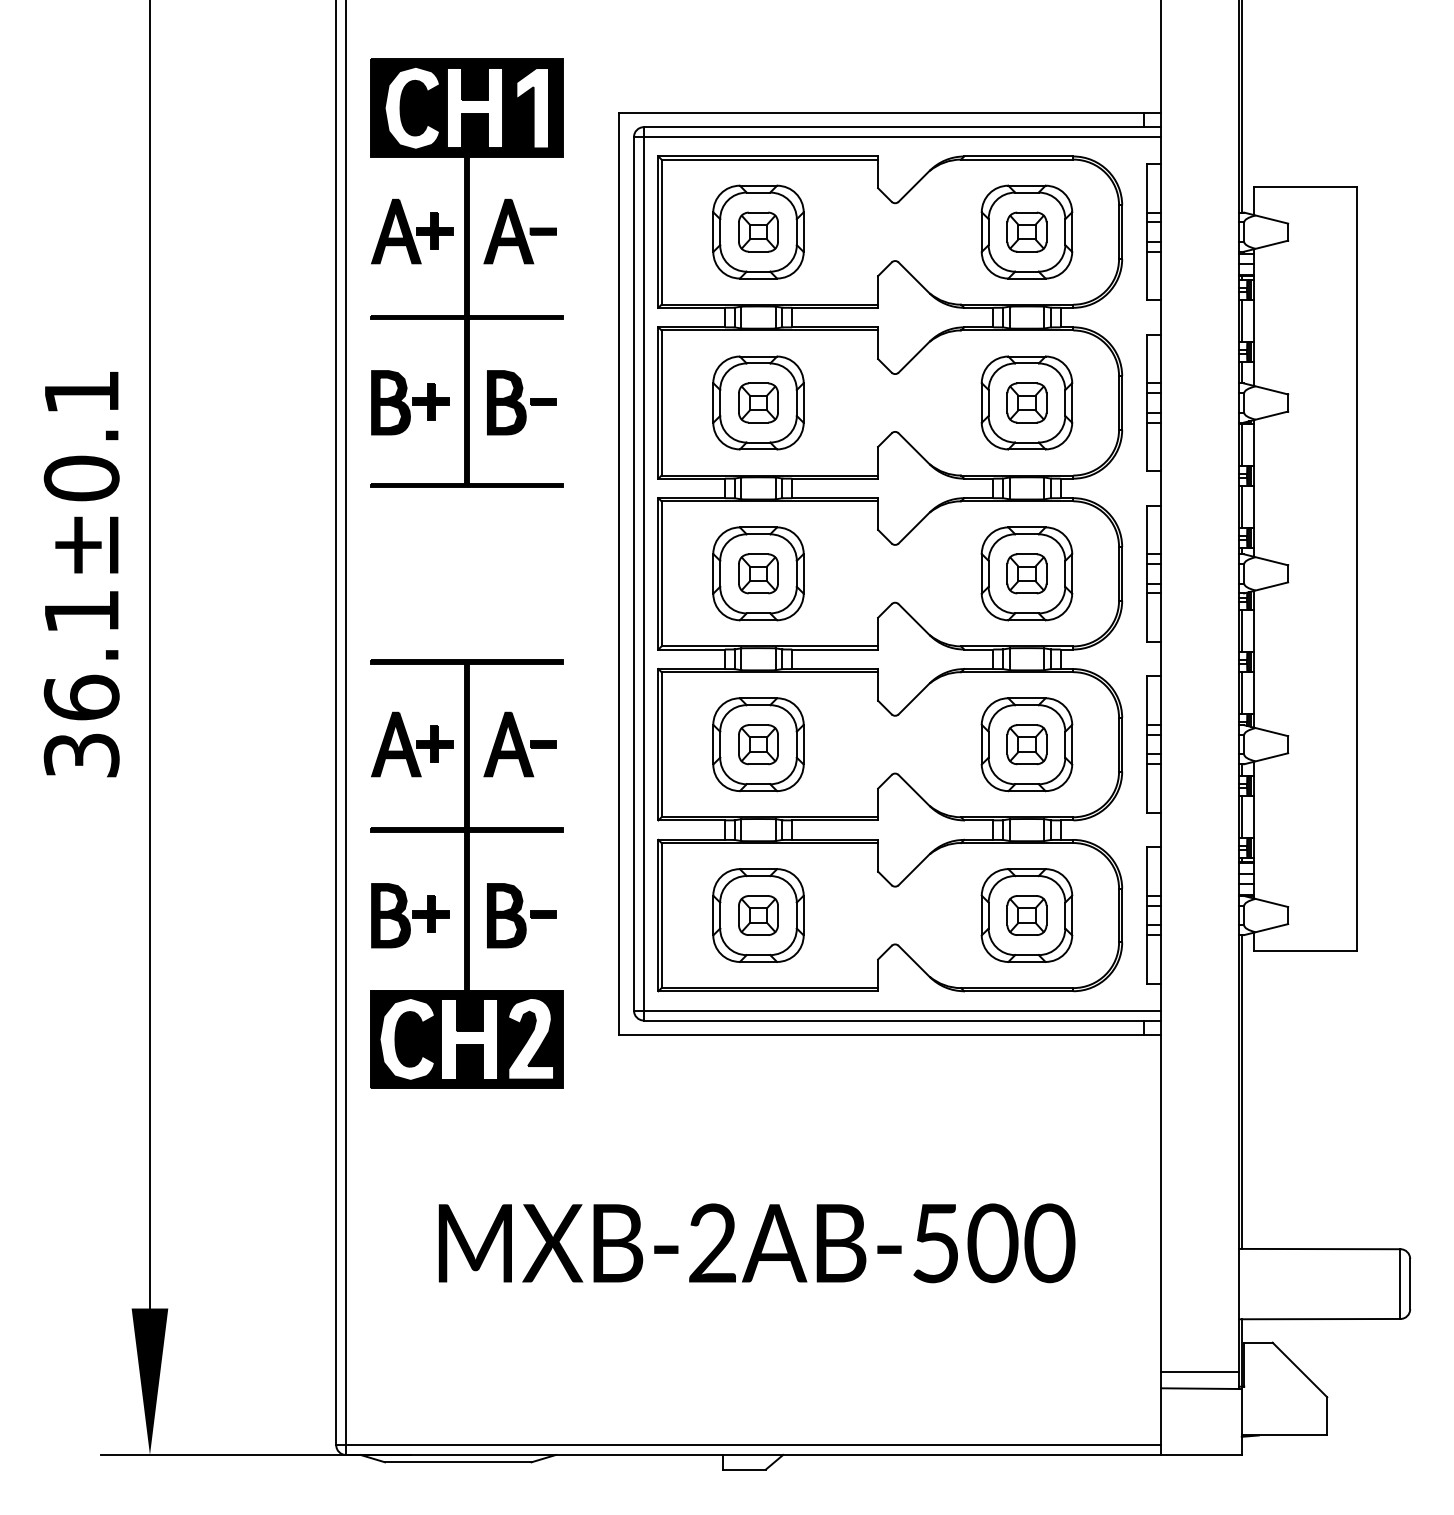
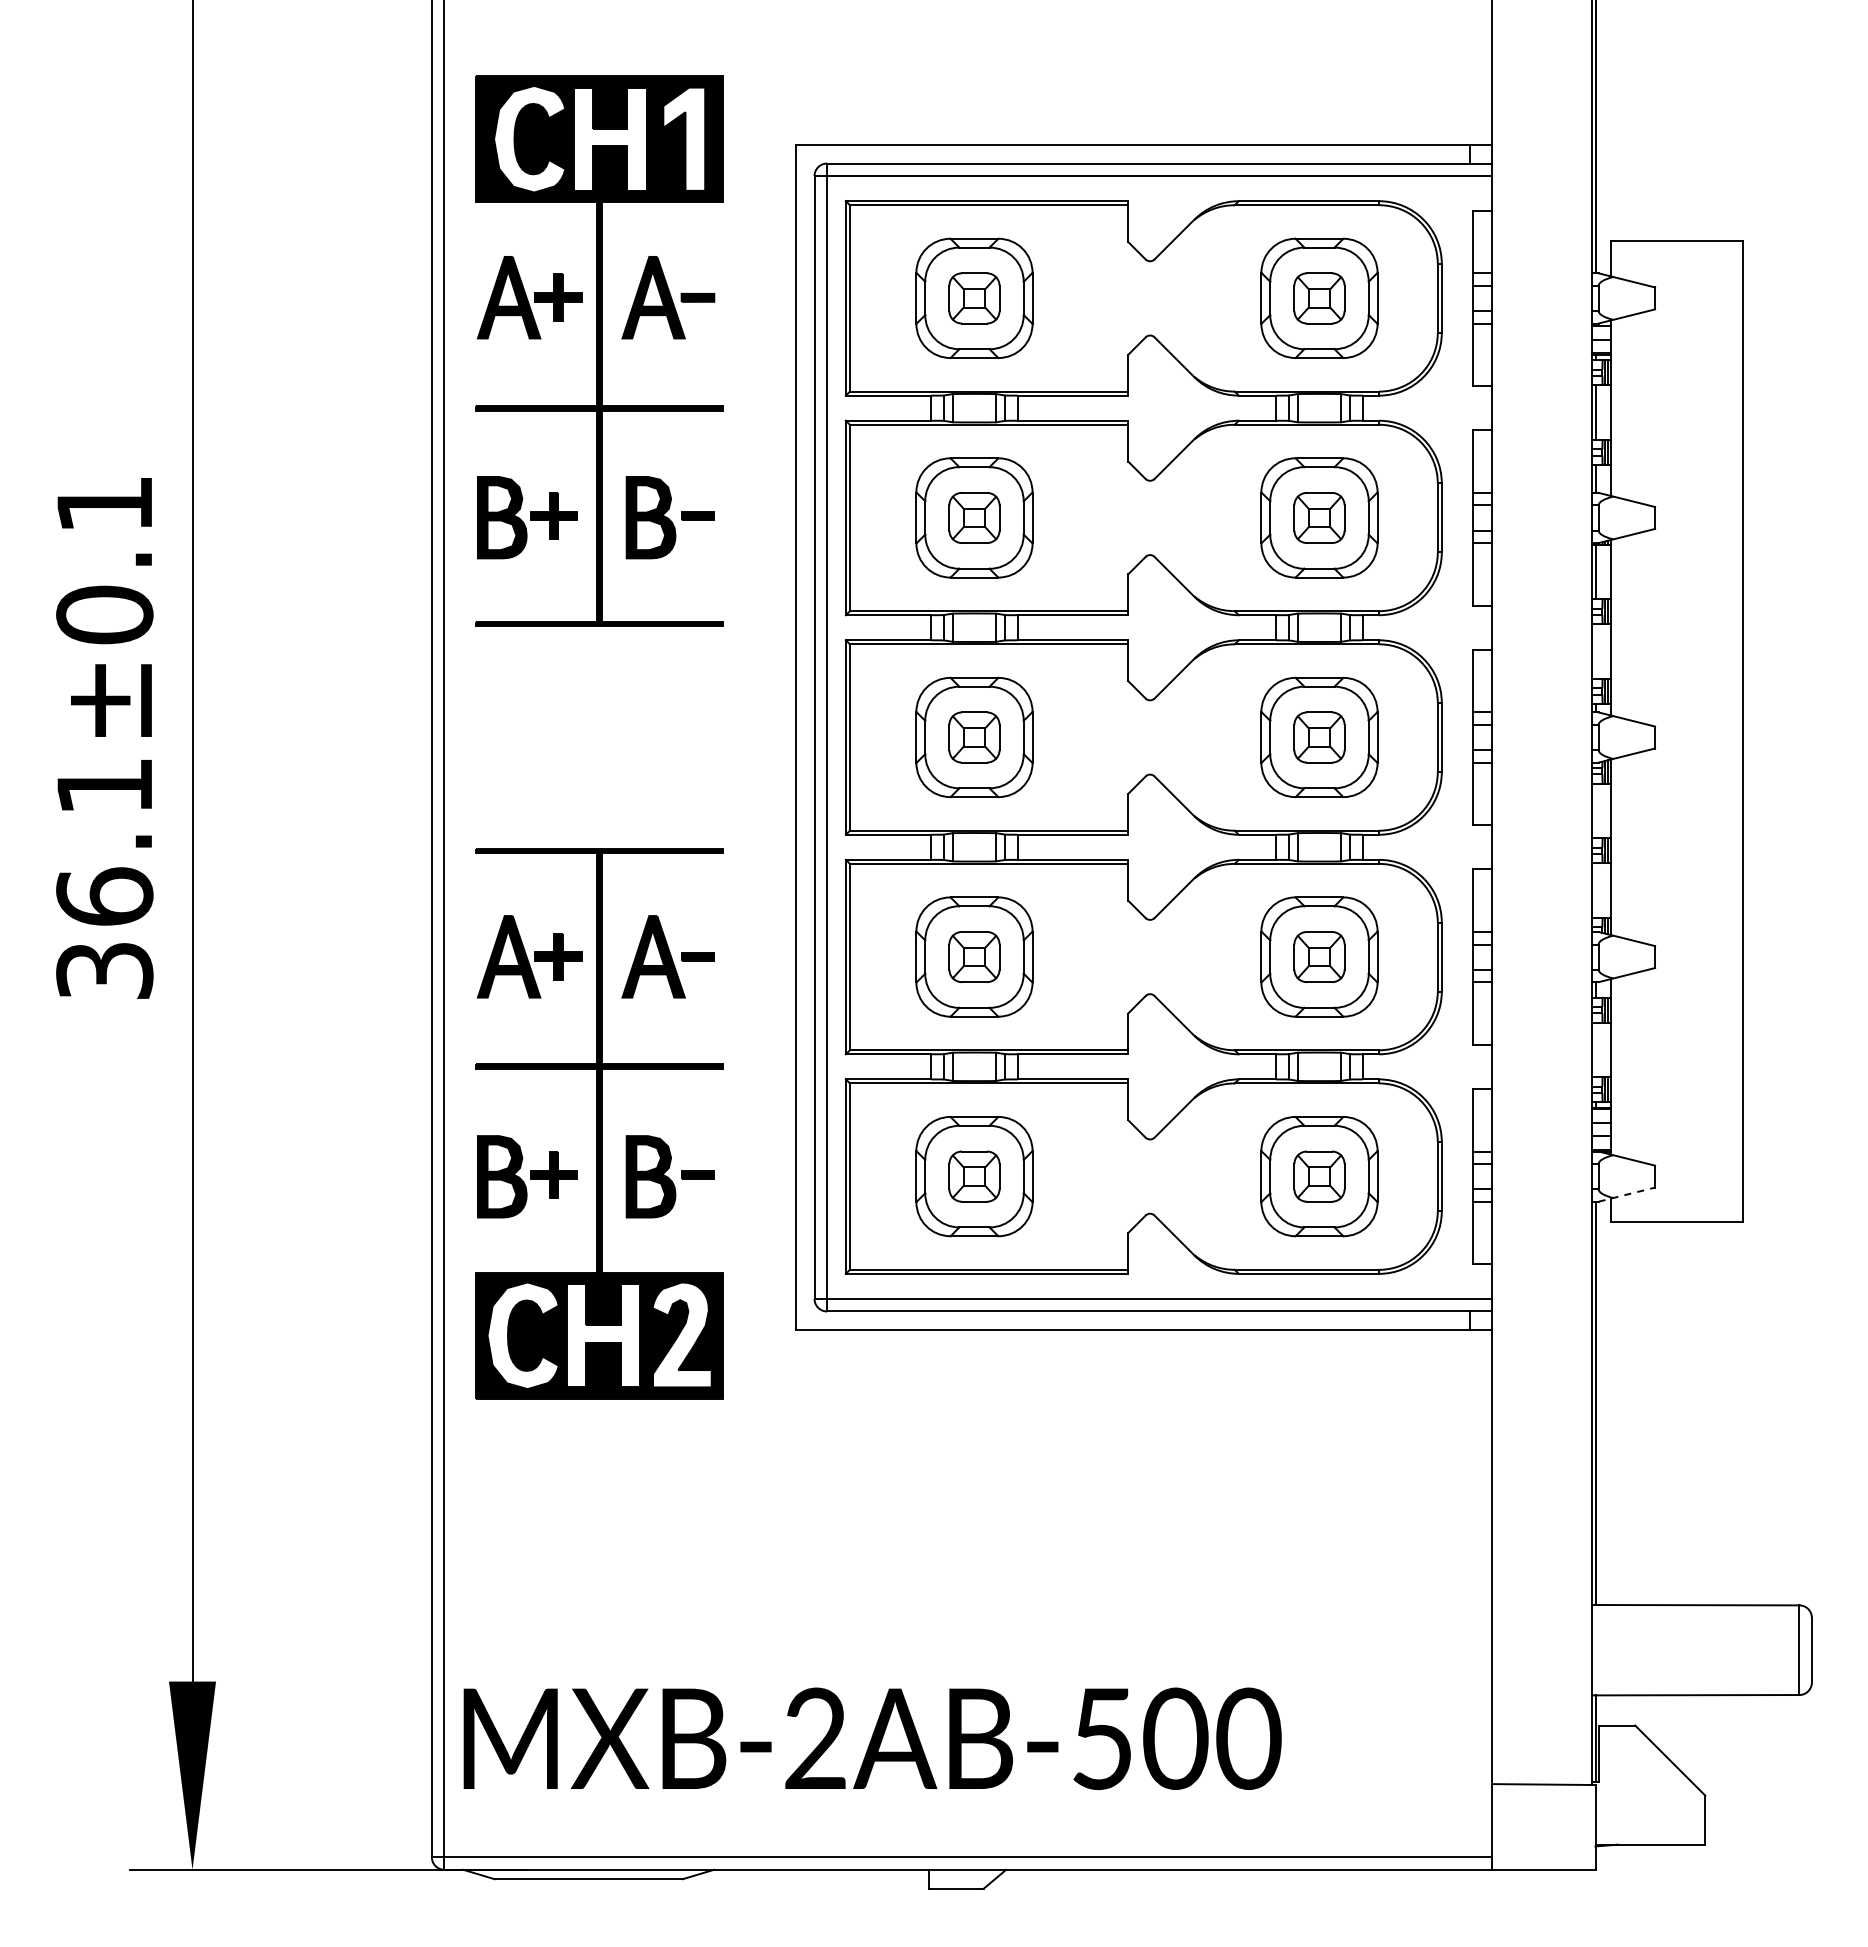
line: (1241, 506) -> (1595, 651), removed
line: (1241, 630) -> (1595, 810), removed
line: (1241, 692) -> (1595, 890), removed
line: (1241, 816) -> (1595, 1049), removed
line: (1266, 929) -> (1627, 1194), solid -> dashed
text: (756, 1243) -> (872, 1738), moved
line: (1200, 1372) -> (1542, 1763), removed

